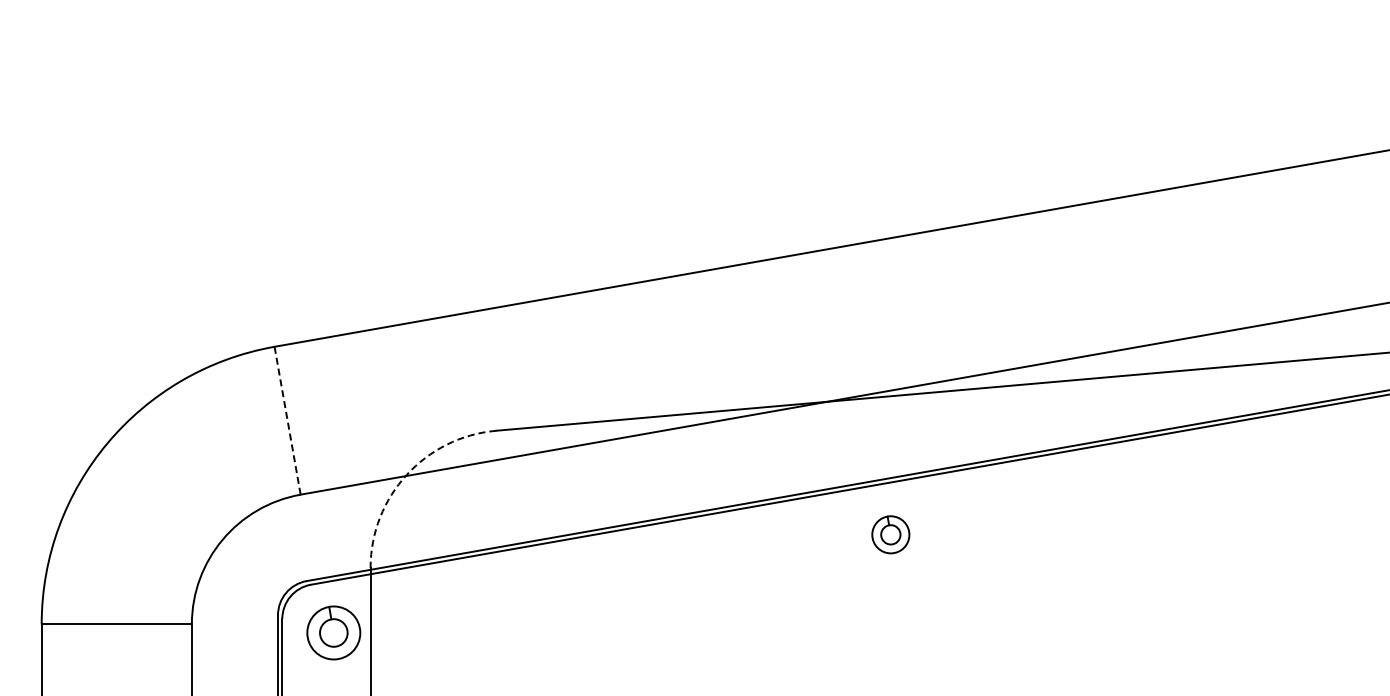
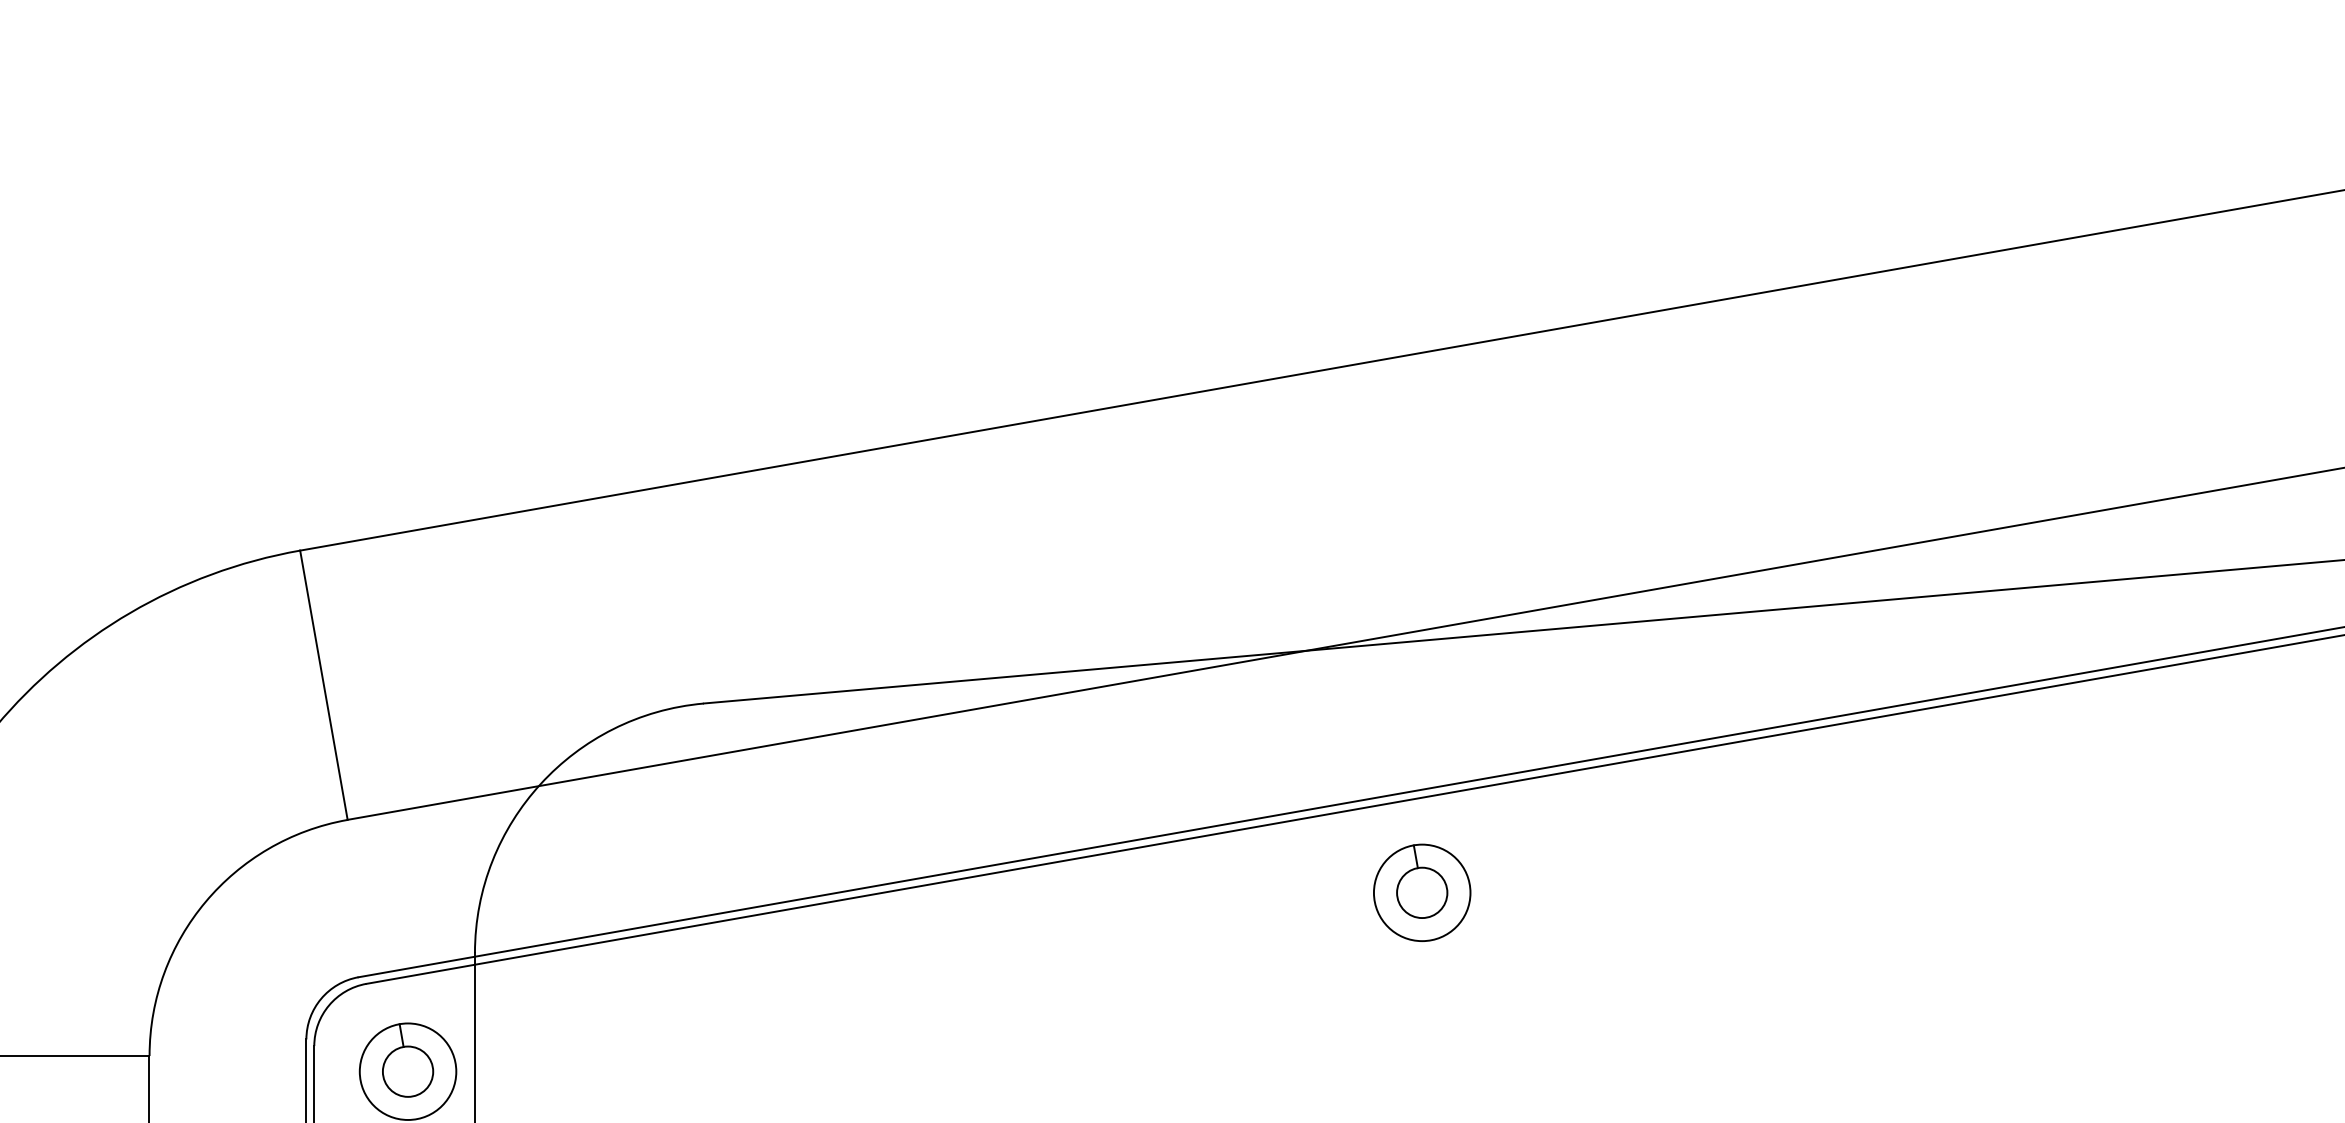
line: (287, 420) -> (323, 684), dashed -> solid
arc: (406, 474) -> (540, 783), dashed -> solid
part: (890, 534) -> (1421, 892), size x1.43

